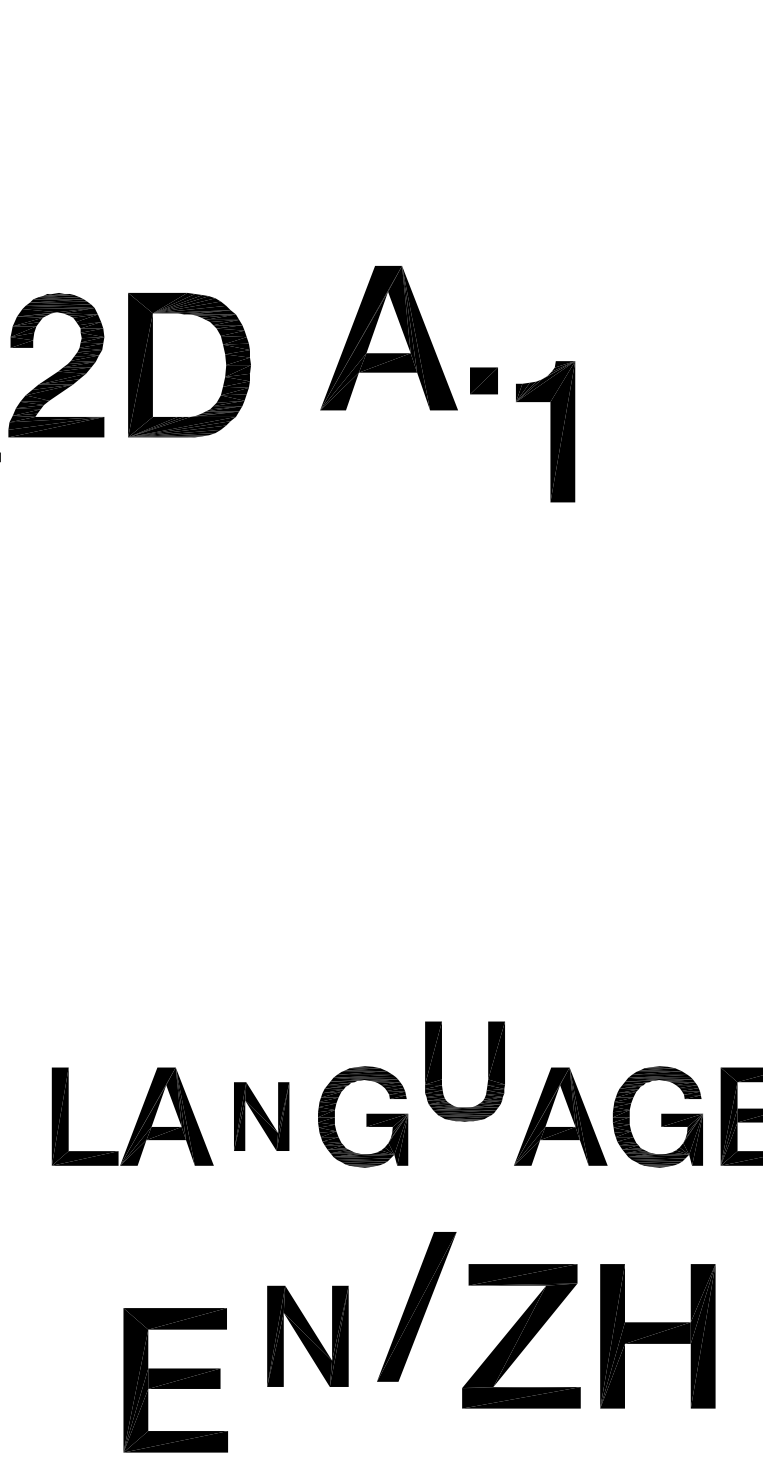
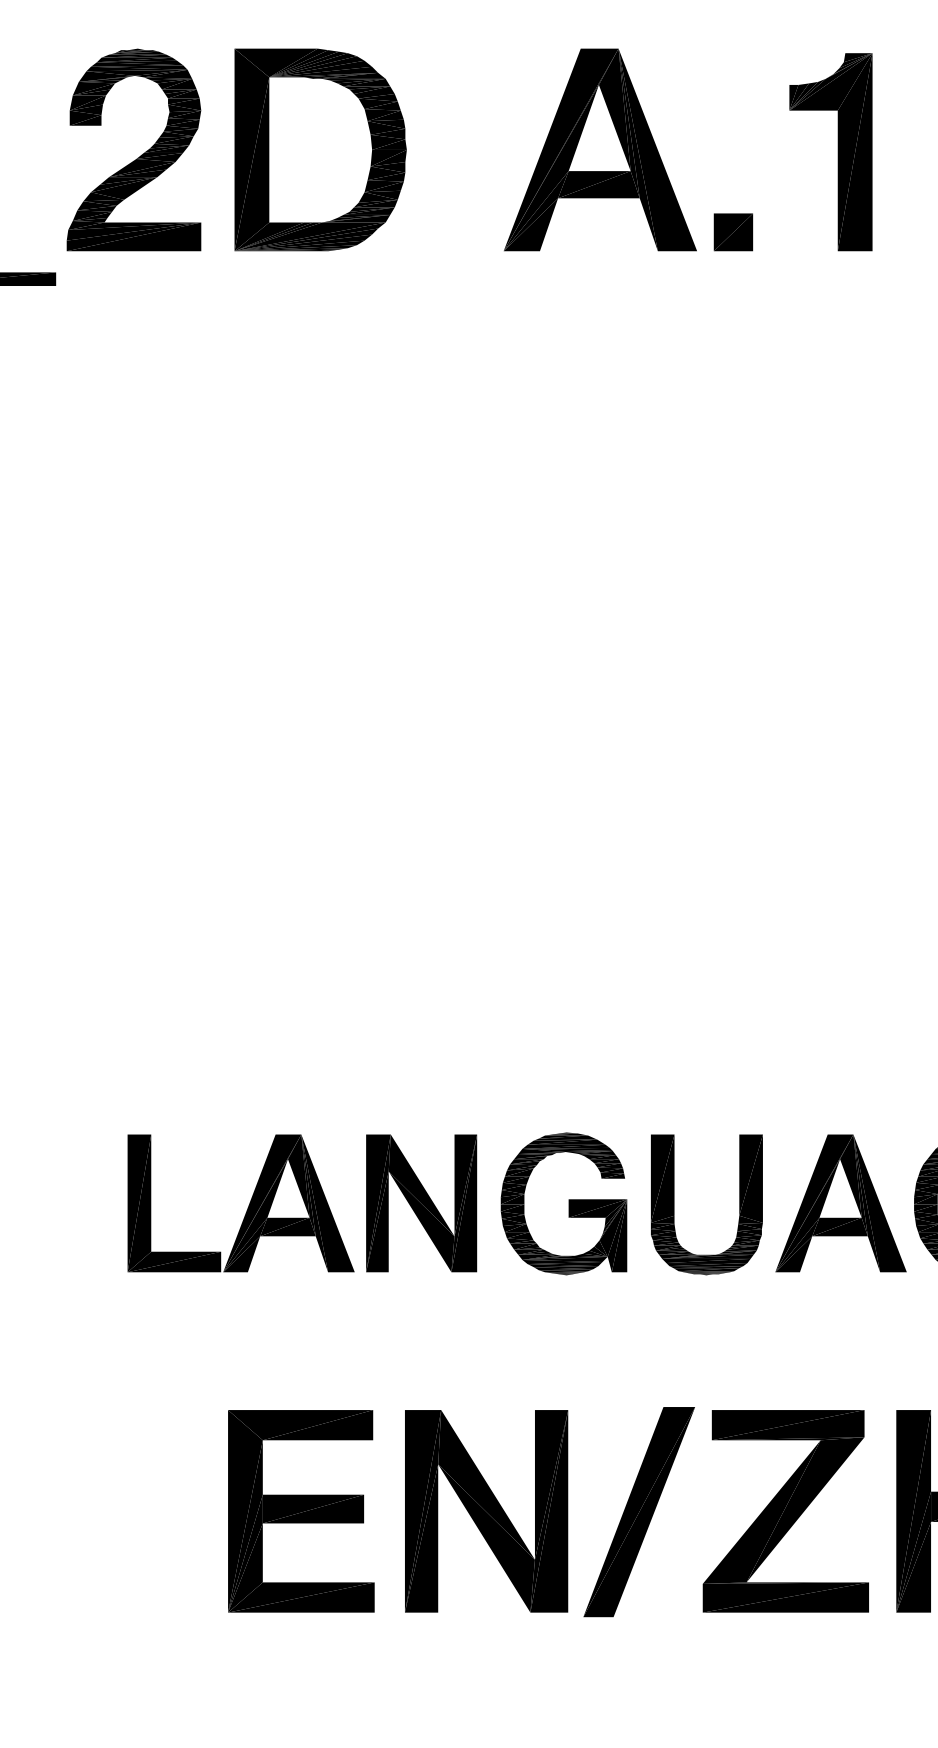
part: (388, 338) -> (599, 150), moved
part: (483, 380) -> (732, 231), moved
part: (545, 431) -> (830, 151), moved
part: (441, 1071) -> (673, 1204), moved
part: (261, 1116) -> (421, 1203), size x1.43
part: (416, 1306) -> (638, 1511), moved
part: (307, 1336) -> (486, 1511), size x1.43
part: (175, 1380) -> (300, 1511), moved

